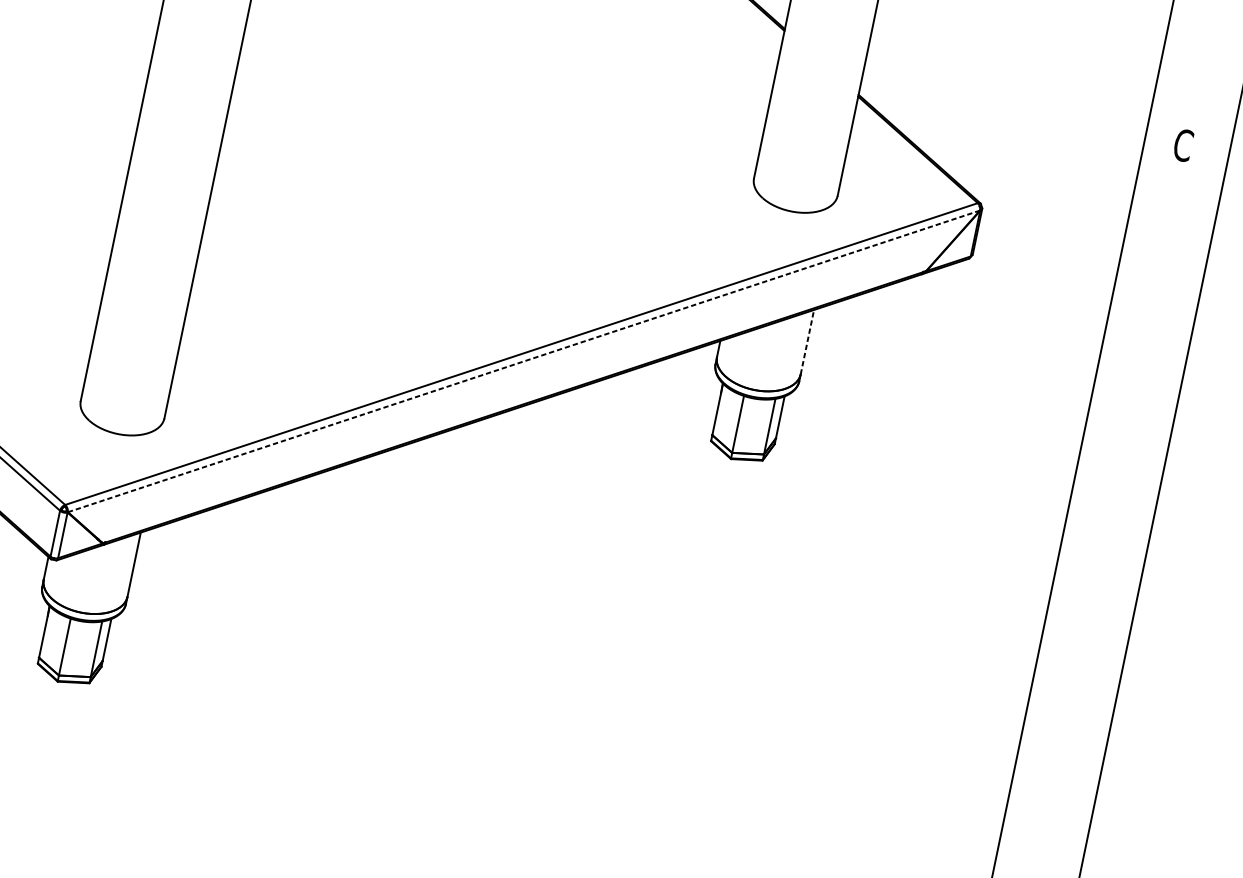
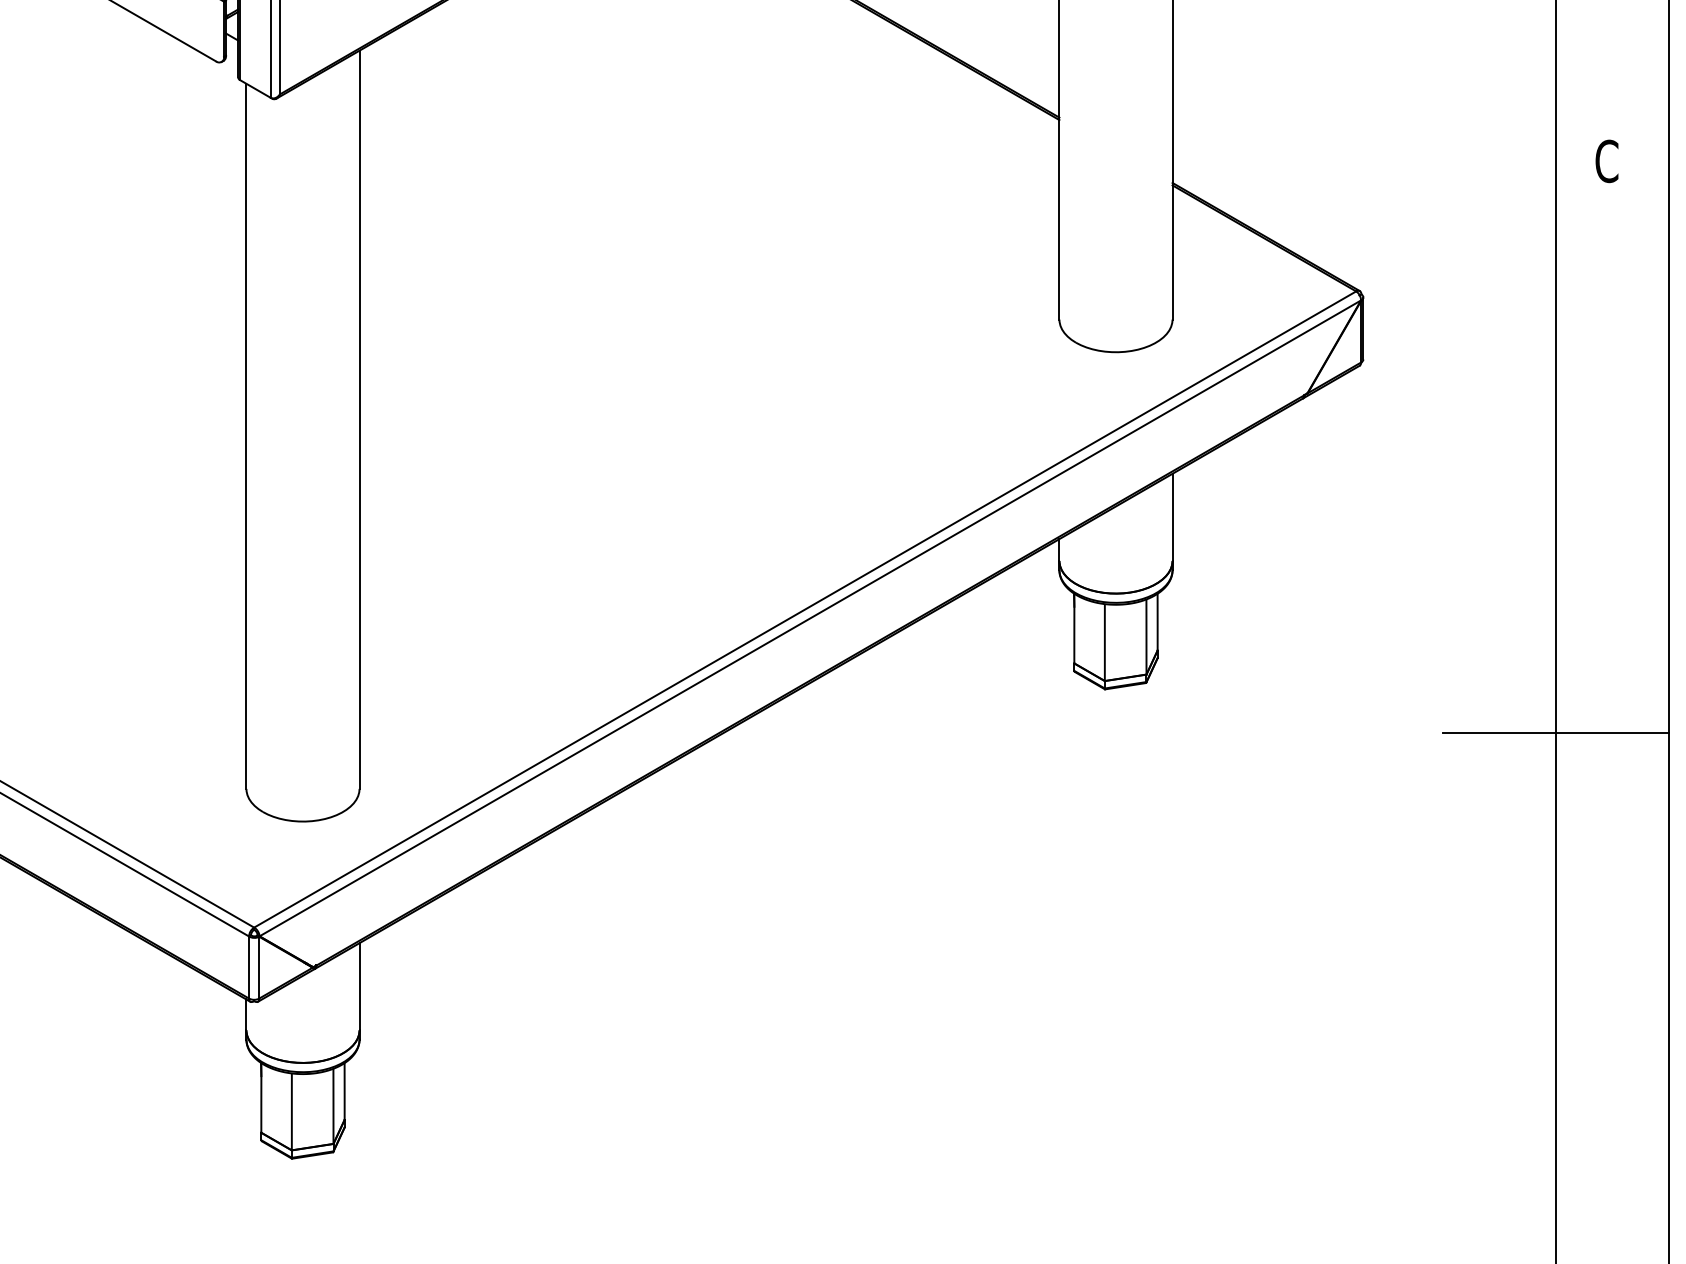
line: (807, 342) -> (1172, 517), dashed -> solid
line: (524, 361) -> (810, 618), dashed -> solid
line: (1057, 559) -> (1555, 732), added

